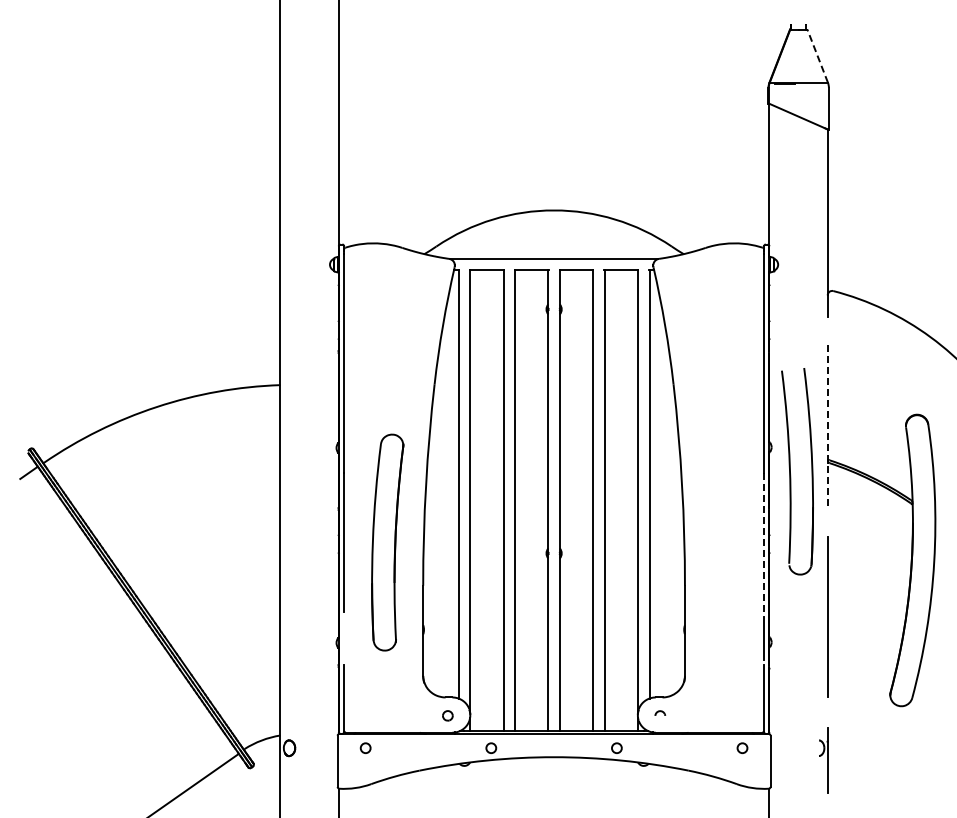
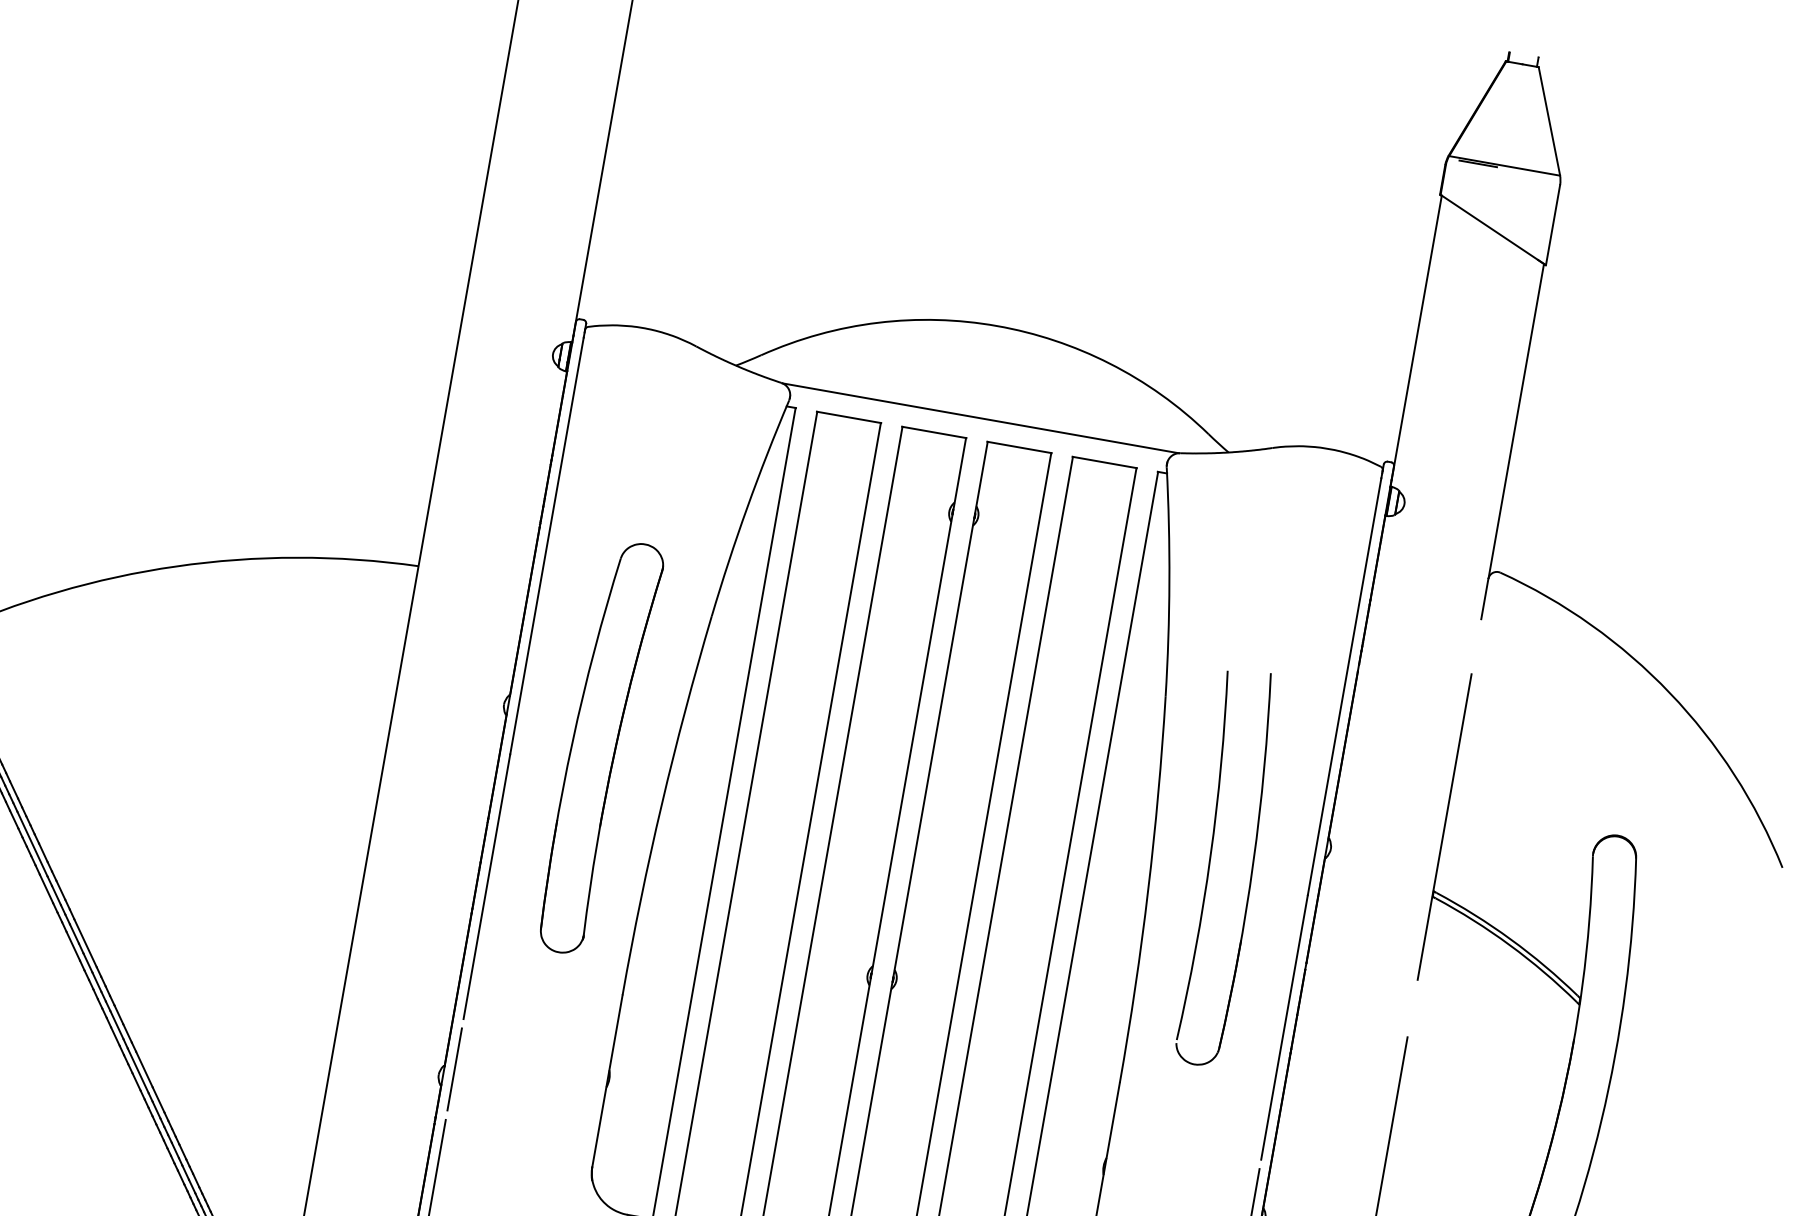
line: (817, 56) -> (1548, 121), dashed -> solid
line: (827, 425) -> (1444, 826), dashed -> solid
part: (790, 471) -> (1210, 865), moved
part: (387, 542) -> (600, 747), moved
line: (764, 542) -> (1285, 1027), dashed -> solid
line: (344, 638) -> (455, 1069), added

